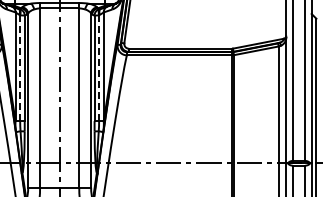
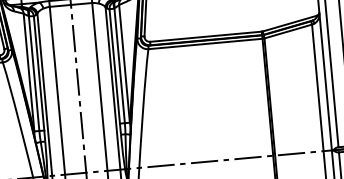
line: (20, 68) -> (34, 73), dashed -> solid
line: (99, 68) -> (120, 66), dashed -> solid

